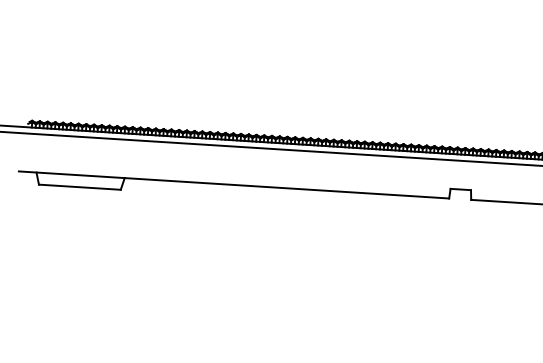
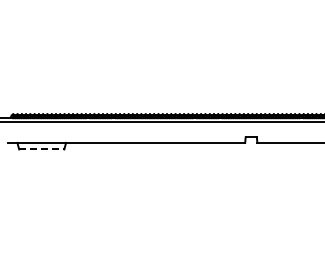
line: (79, 187) -> (41, 149), solid -> dashed

